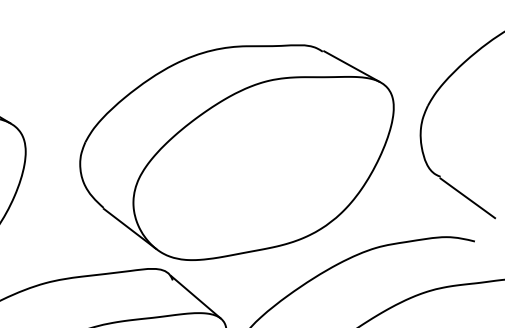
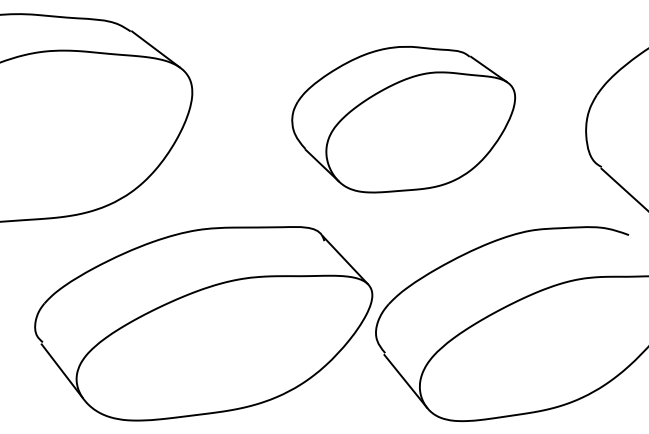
part: (238, 150) -> (403, 119), size x0.7

